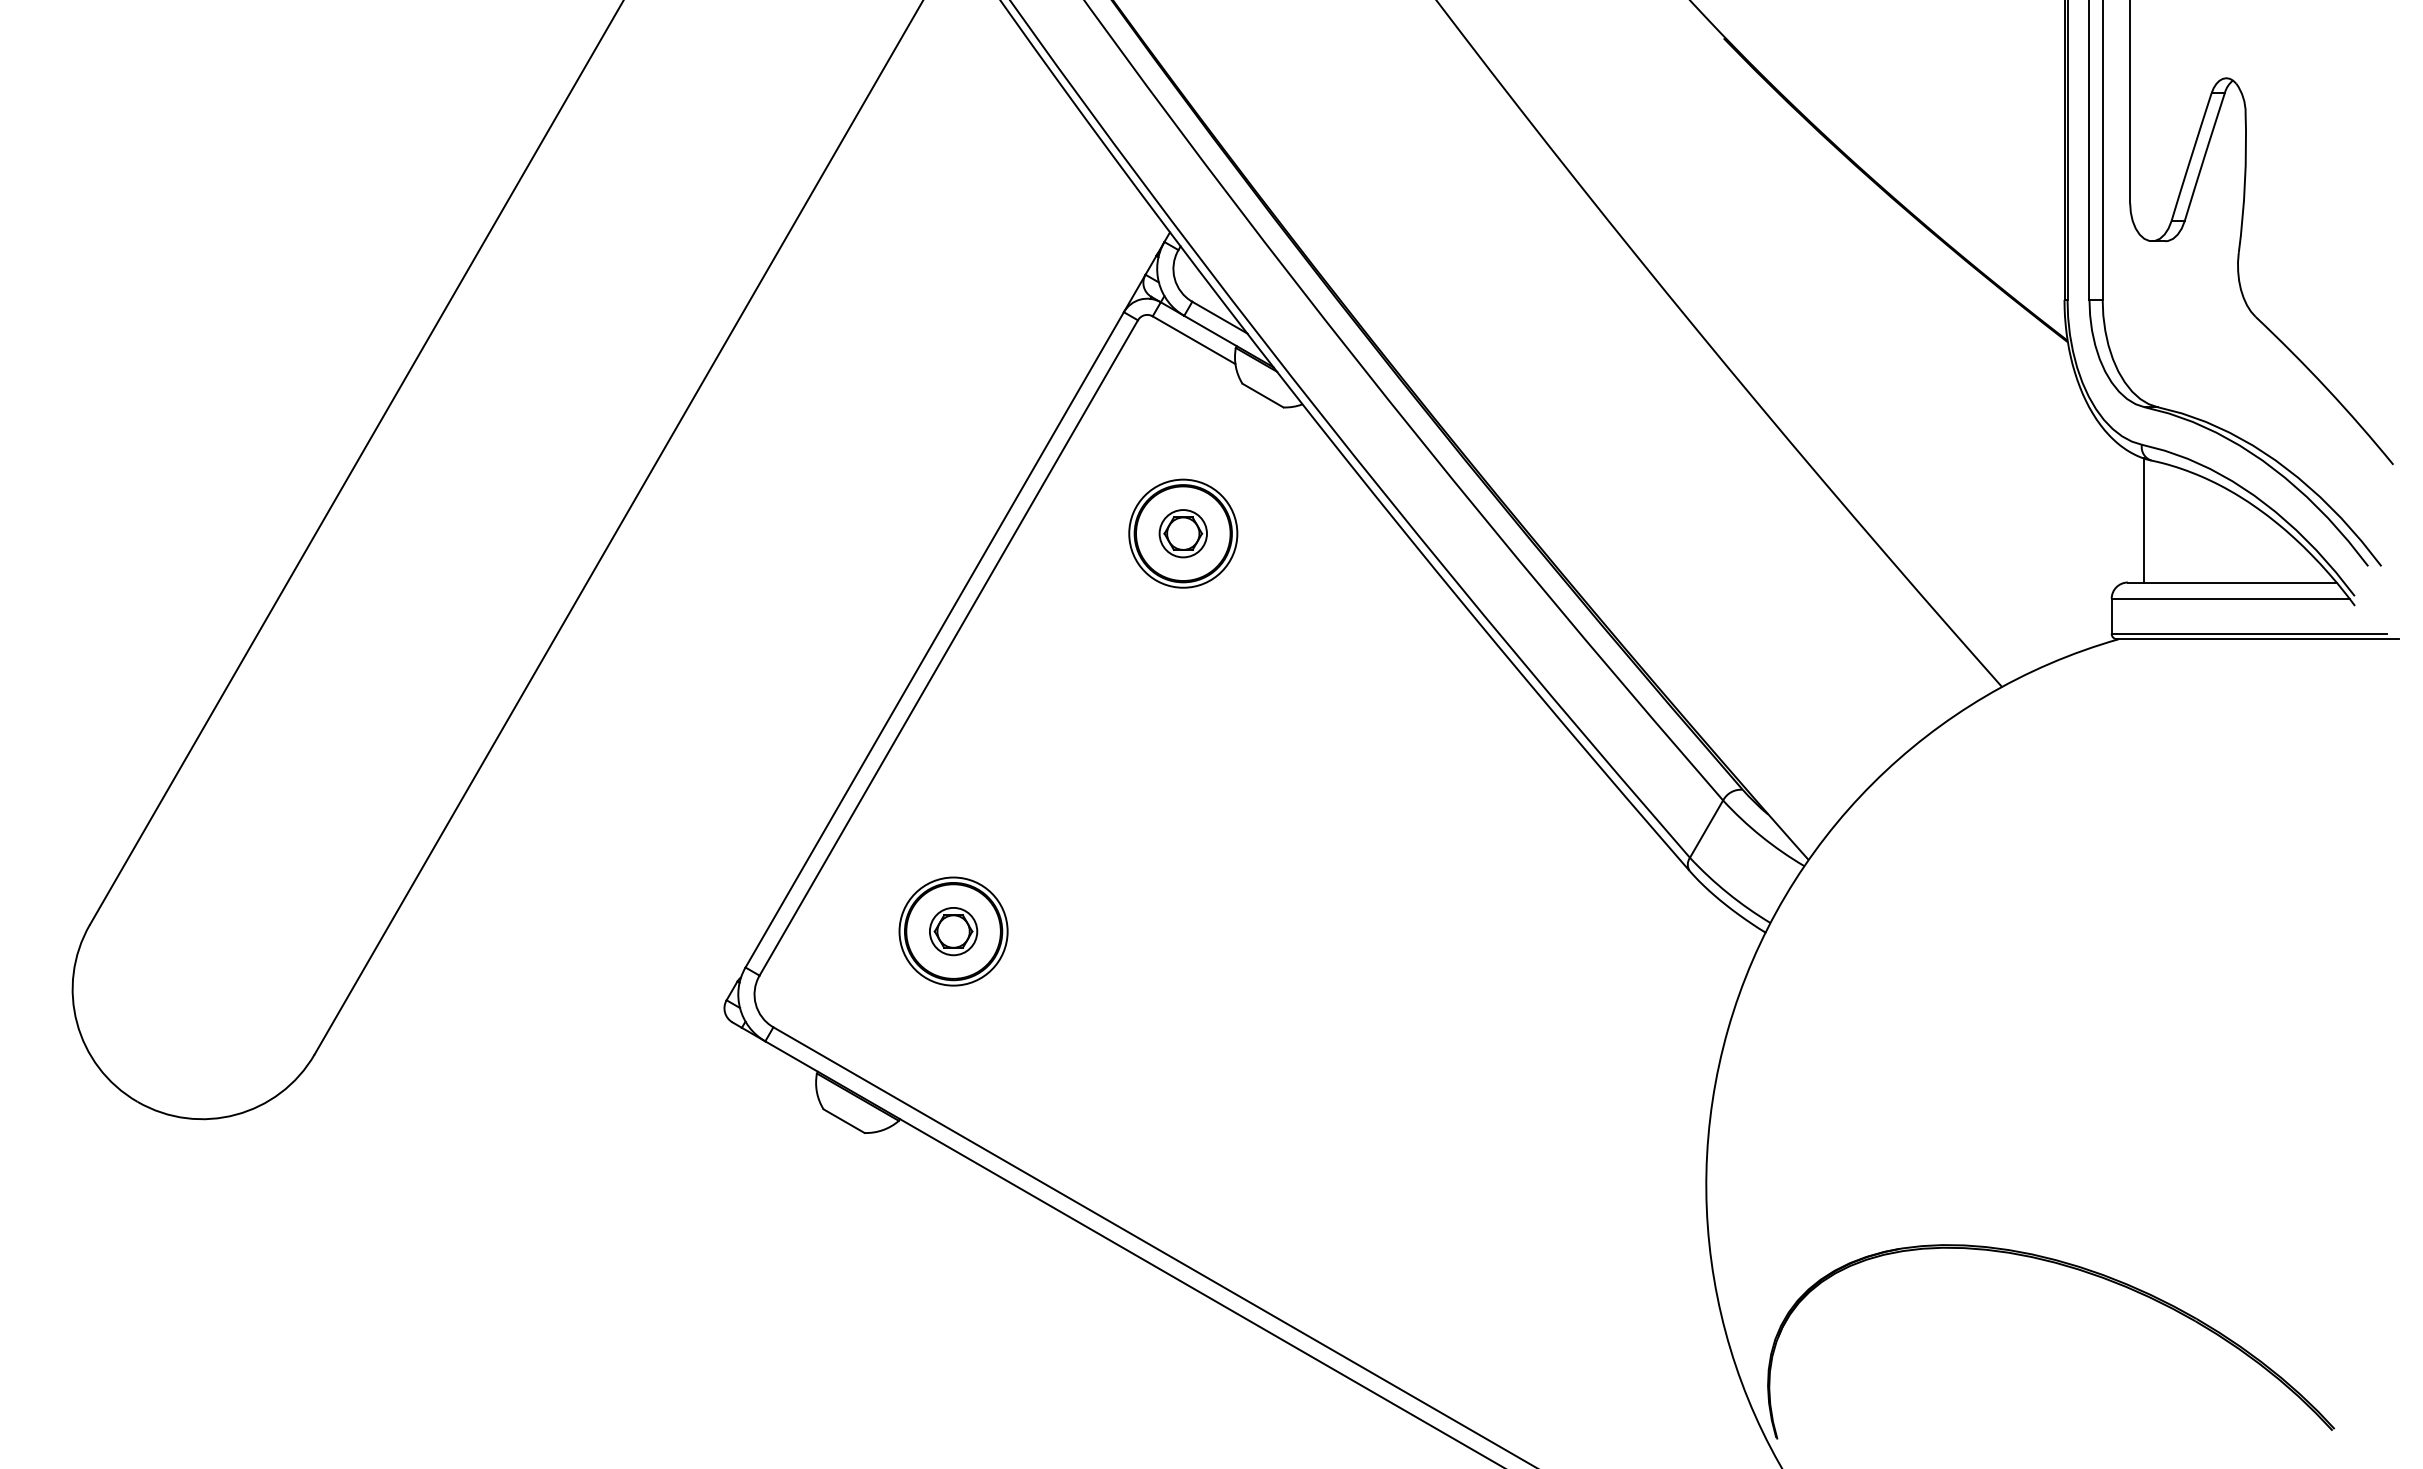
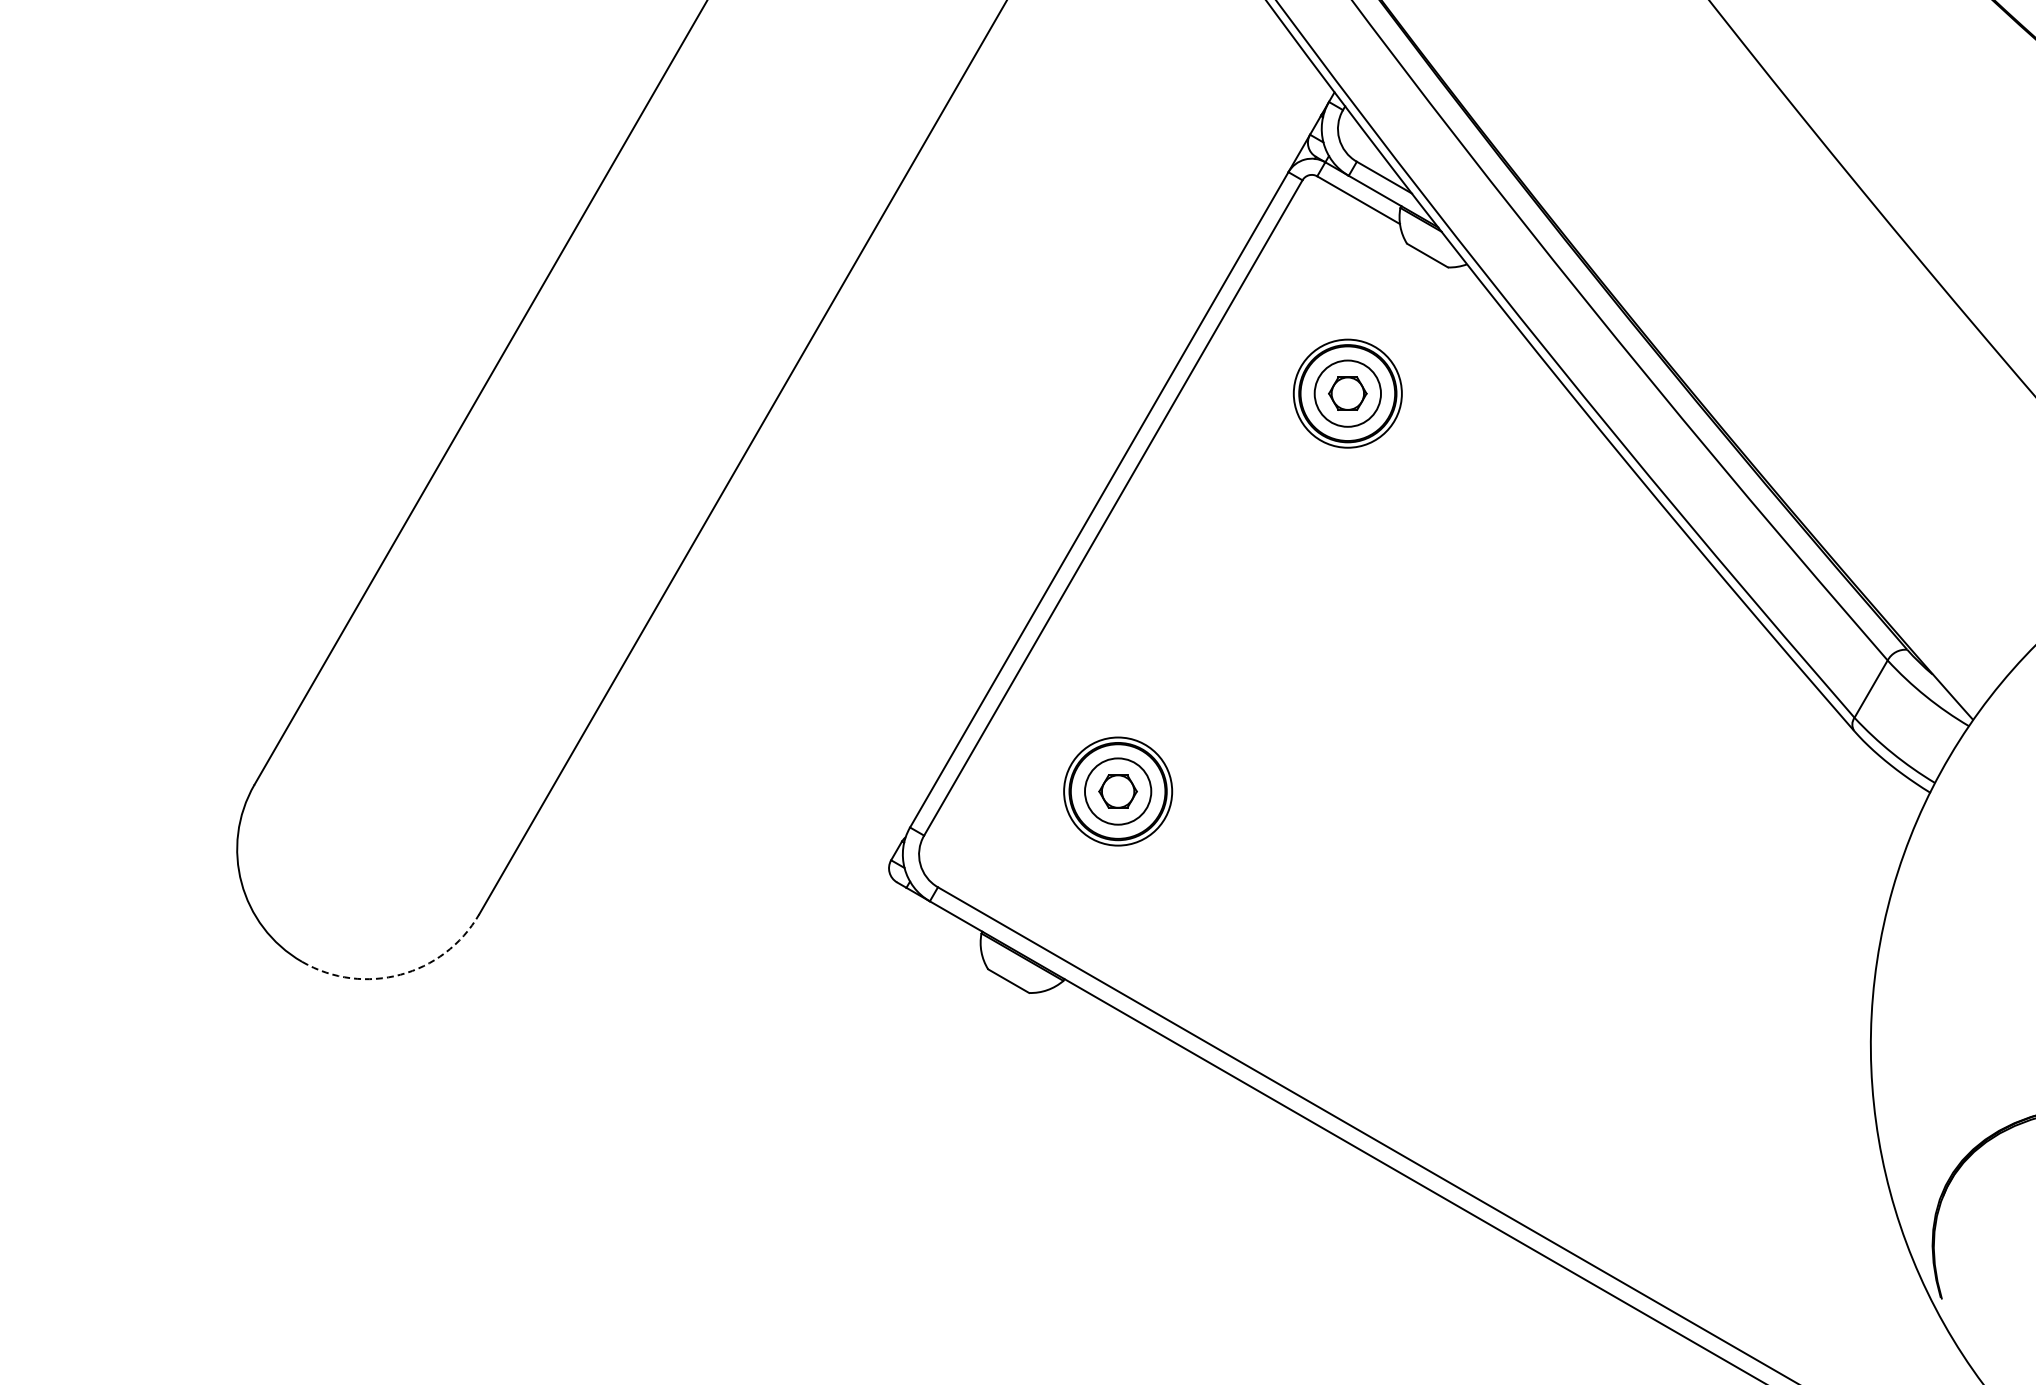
circle: (1182, 533) -> (1347, 393), size x1.4
circle: (953, 931) -> (1118, 791), size x1.4
arc: (235, 1114) -> (400, 974), solid -> dashed

